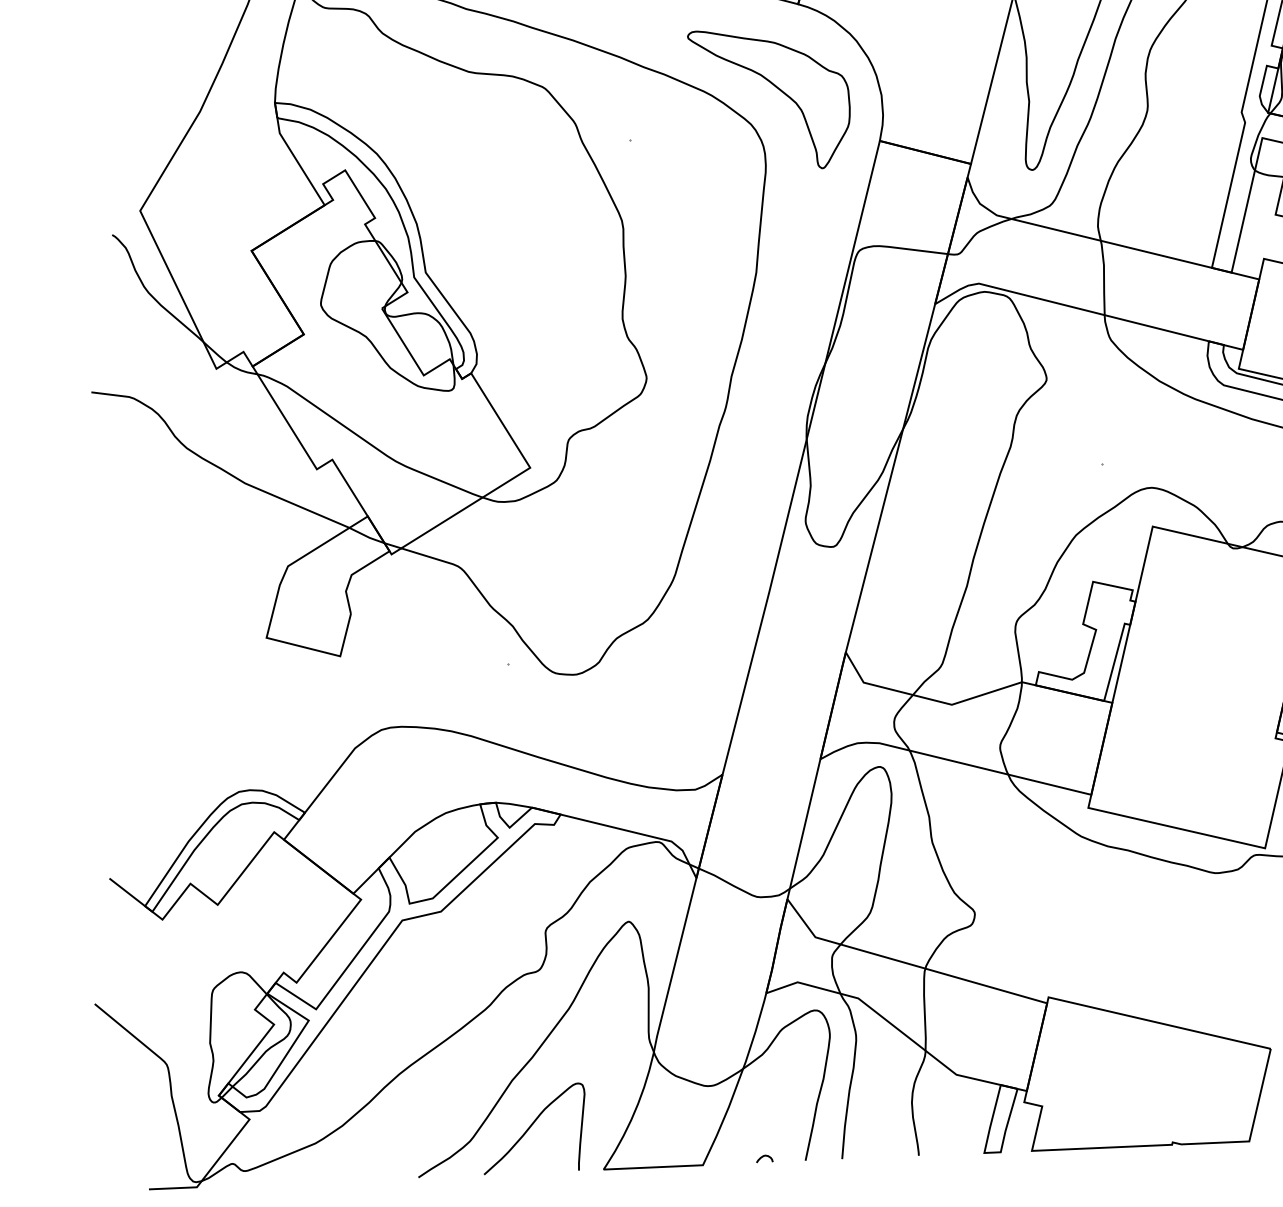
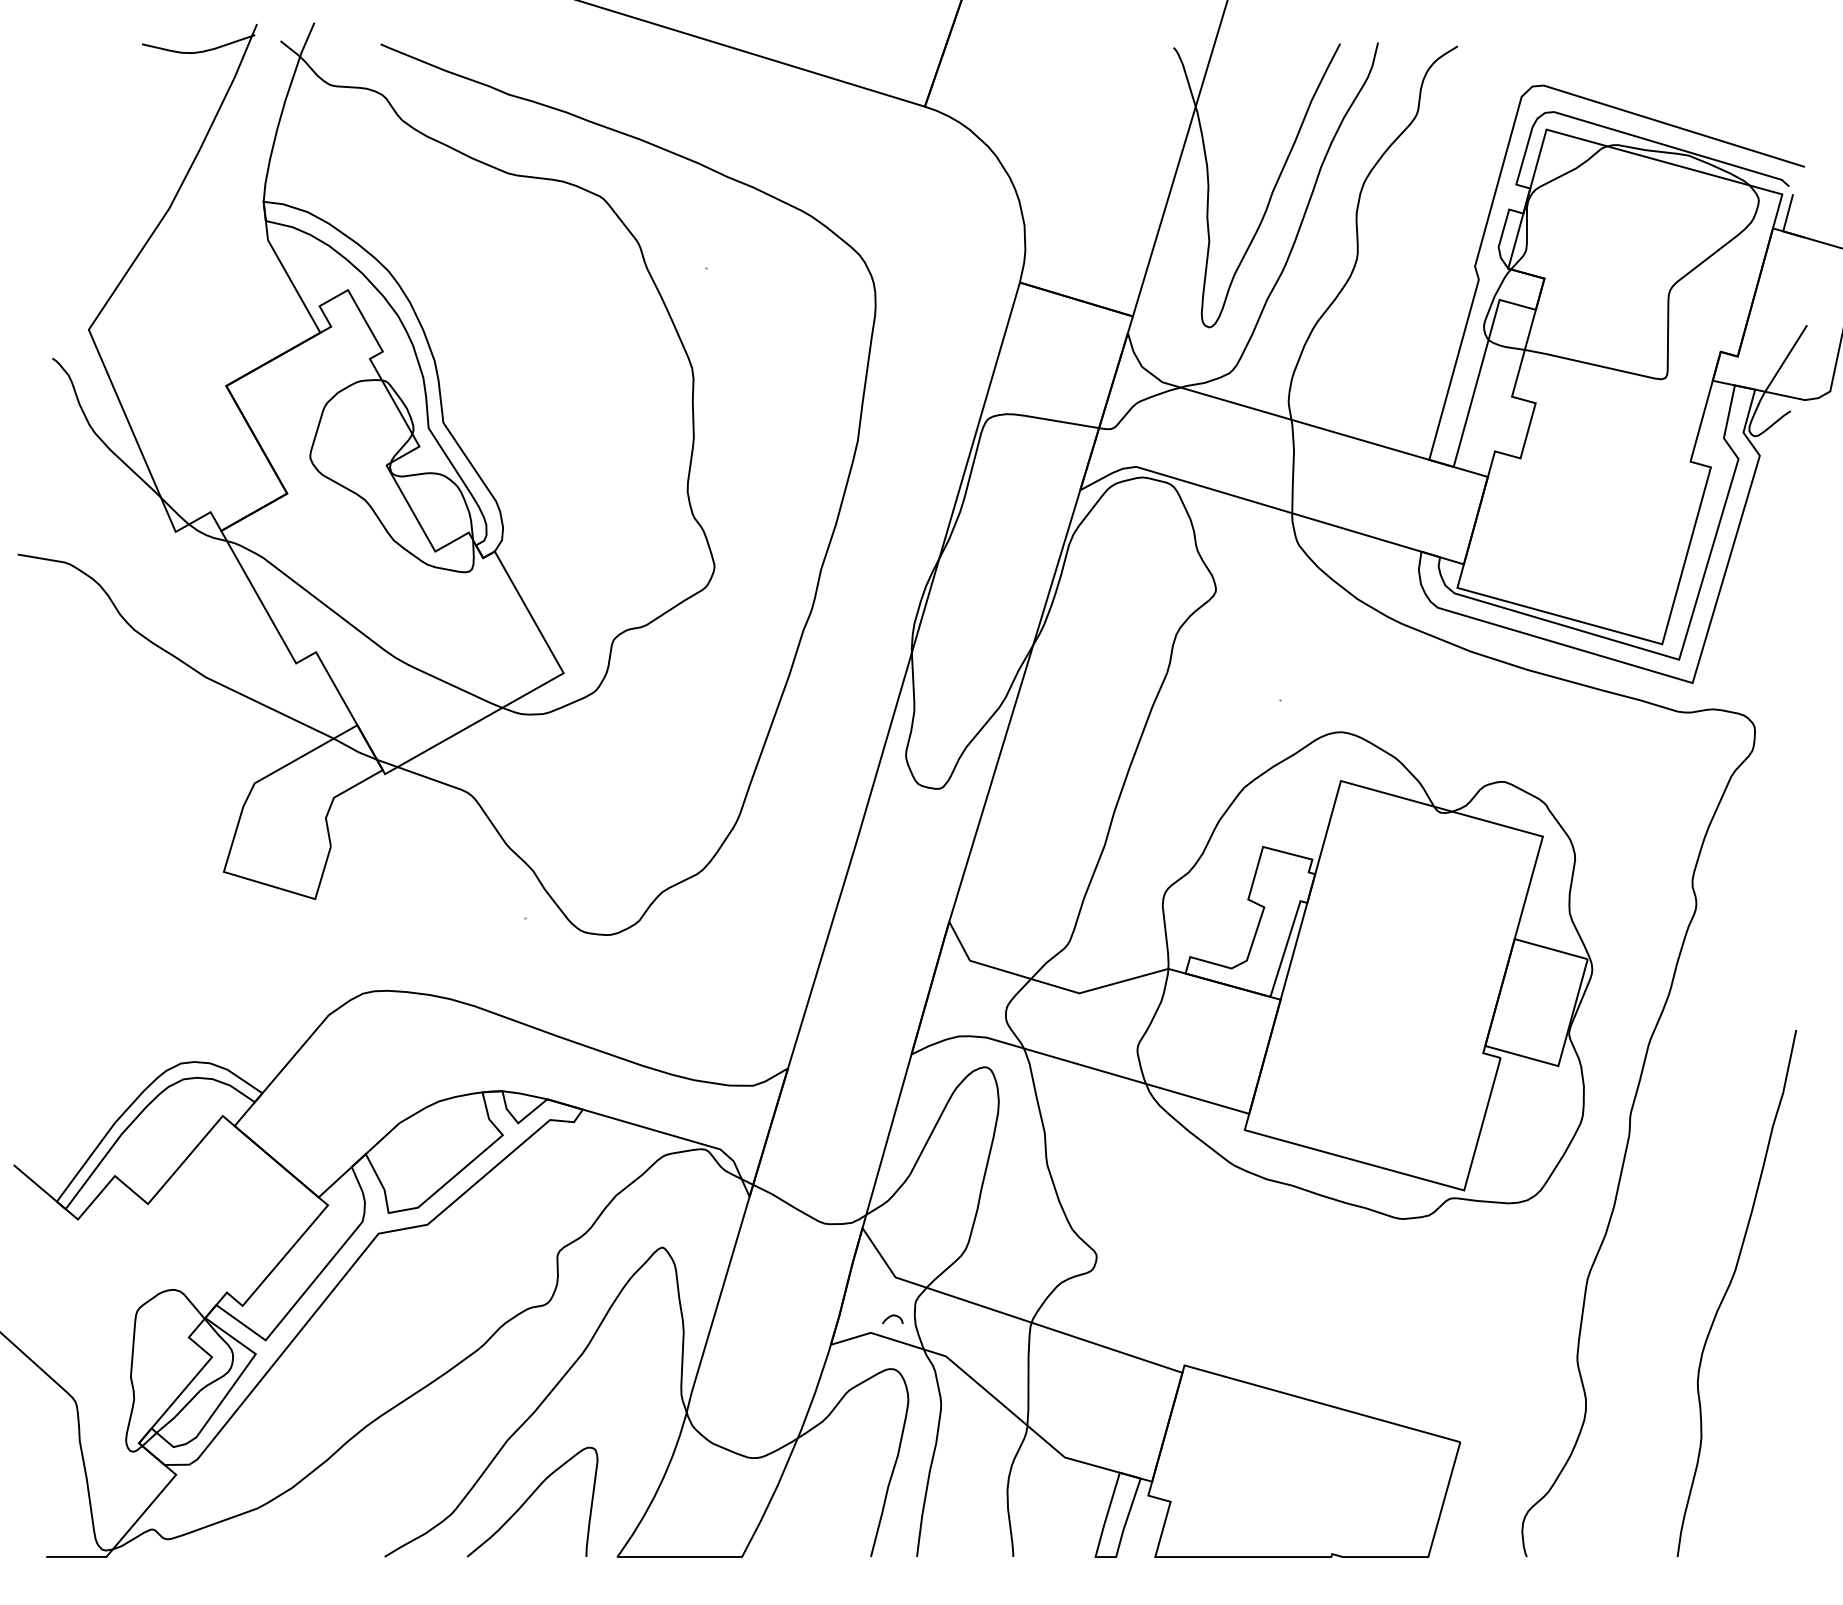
part: (778, 89) -> (895, 212), removed
curve: (762, 1157) -> (890, 1317), moved

